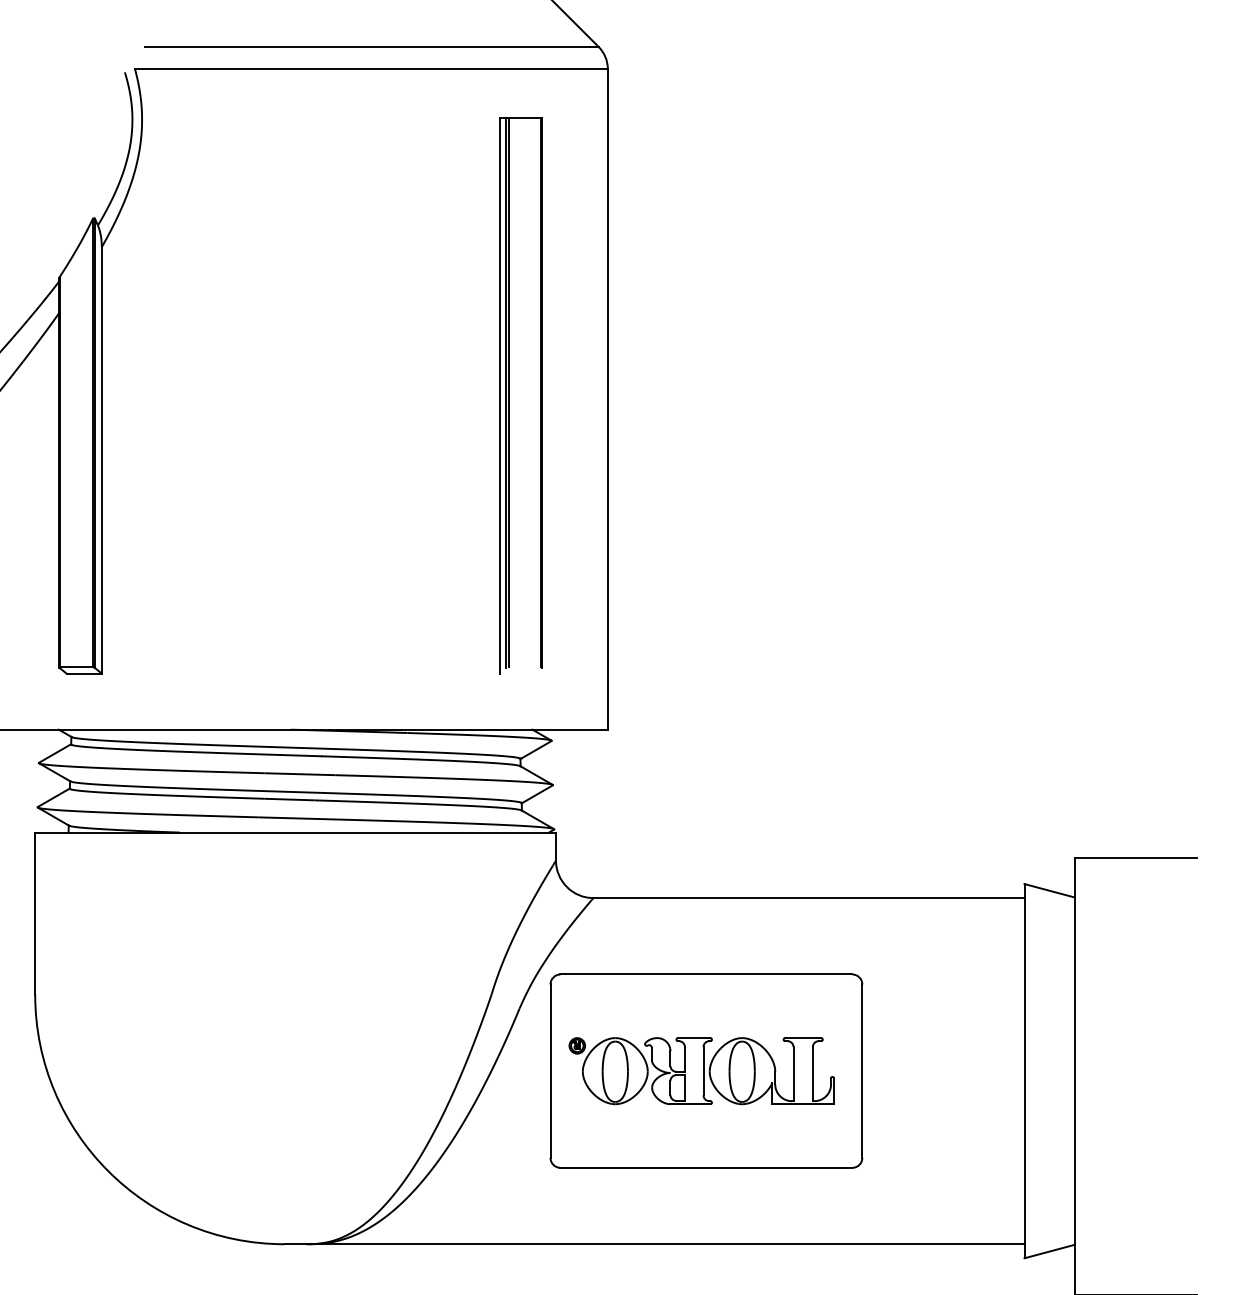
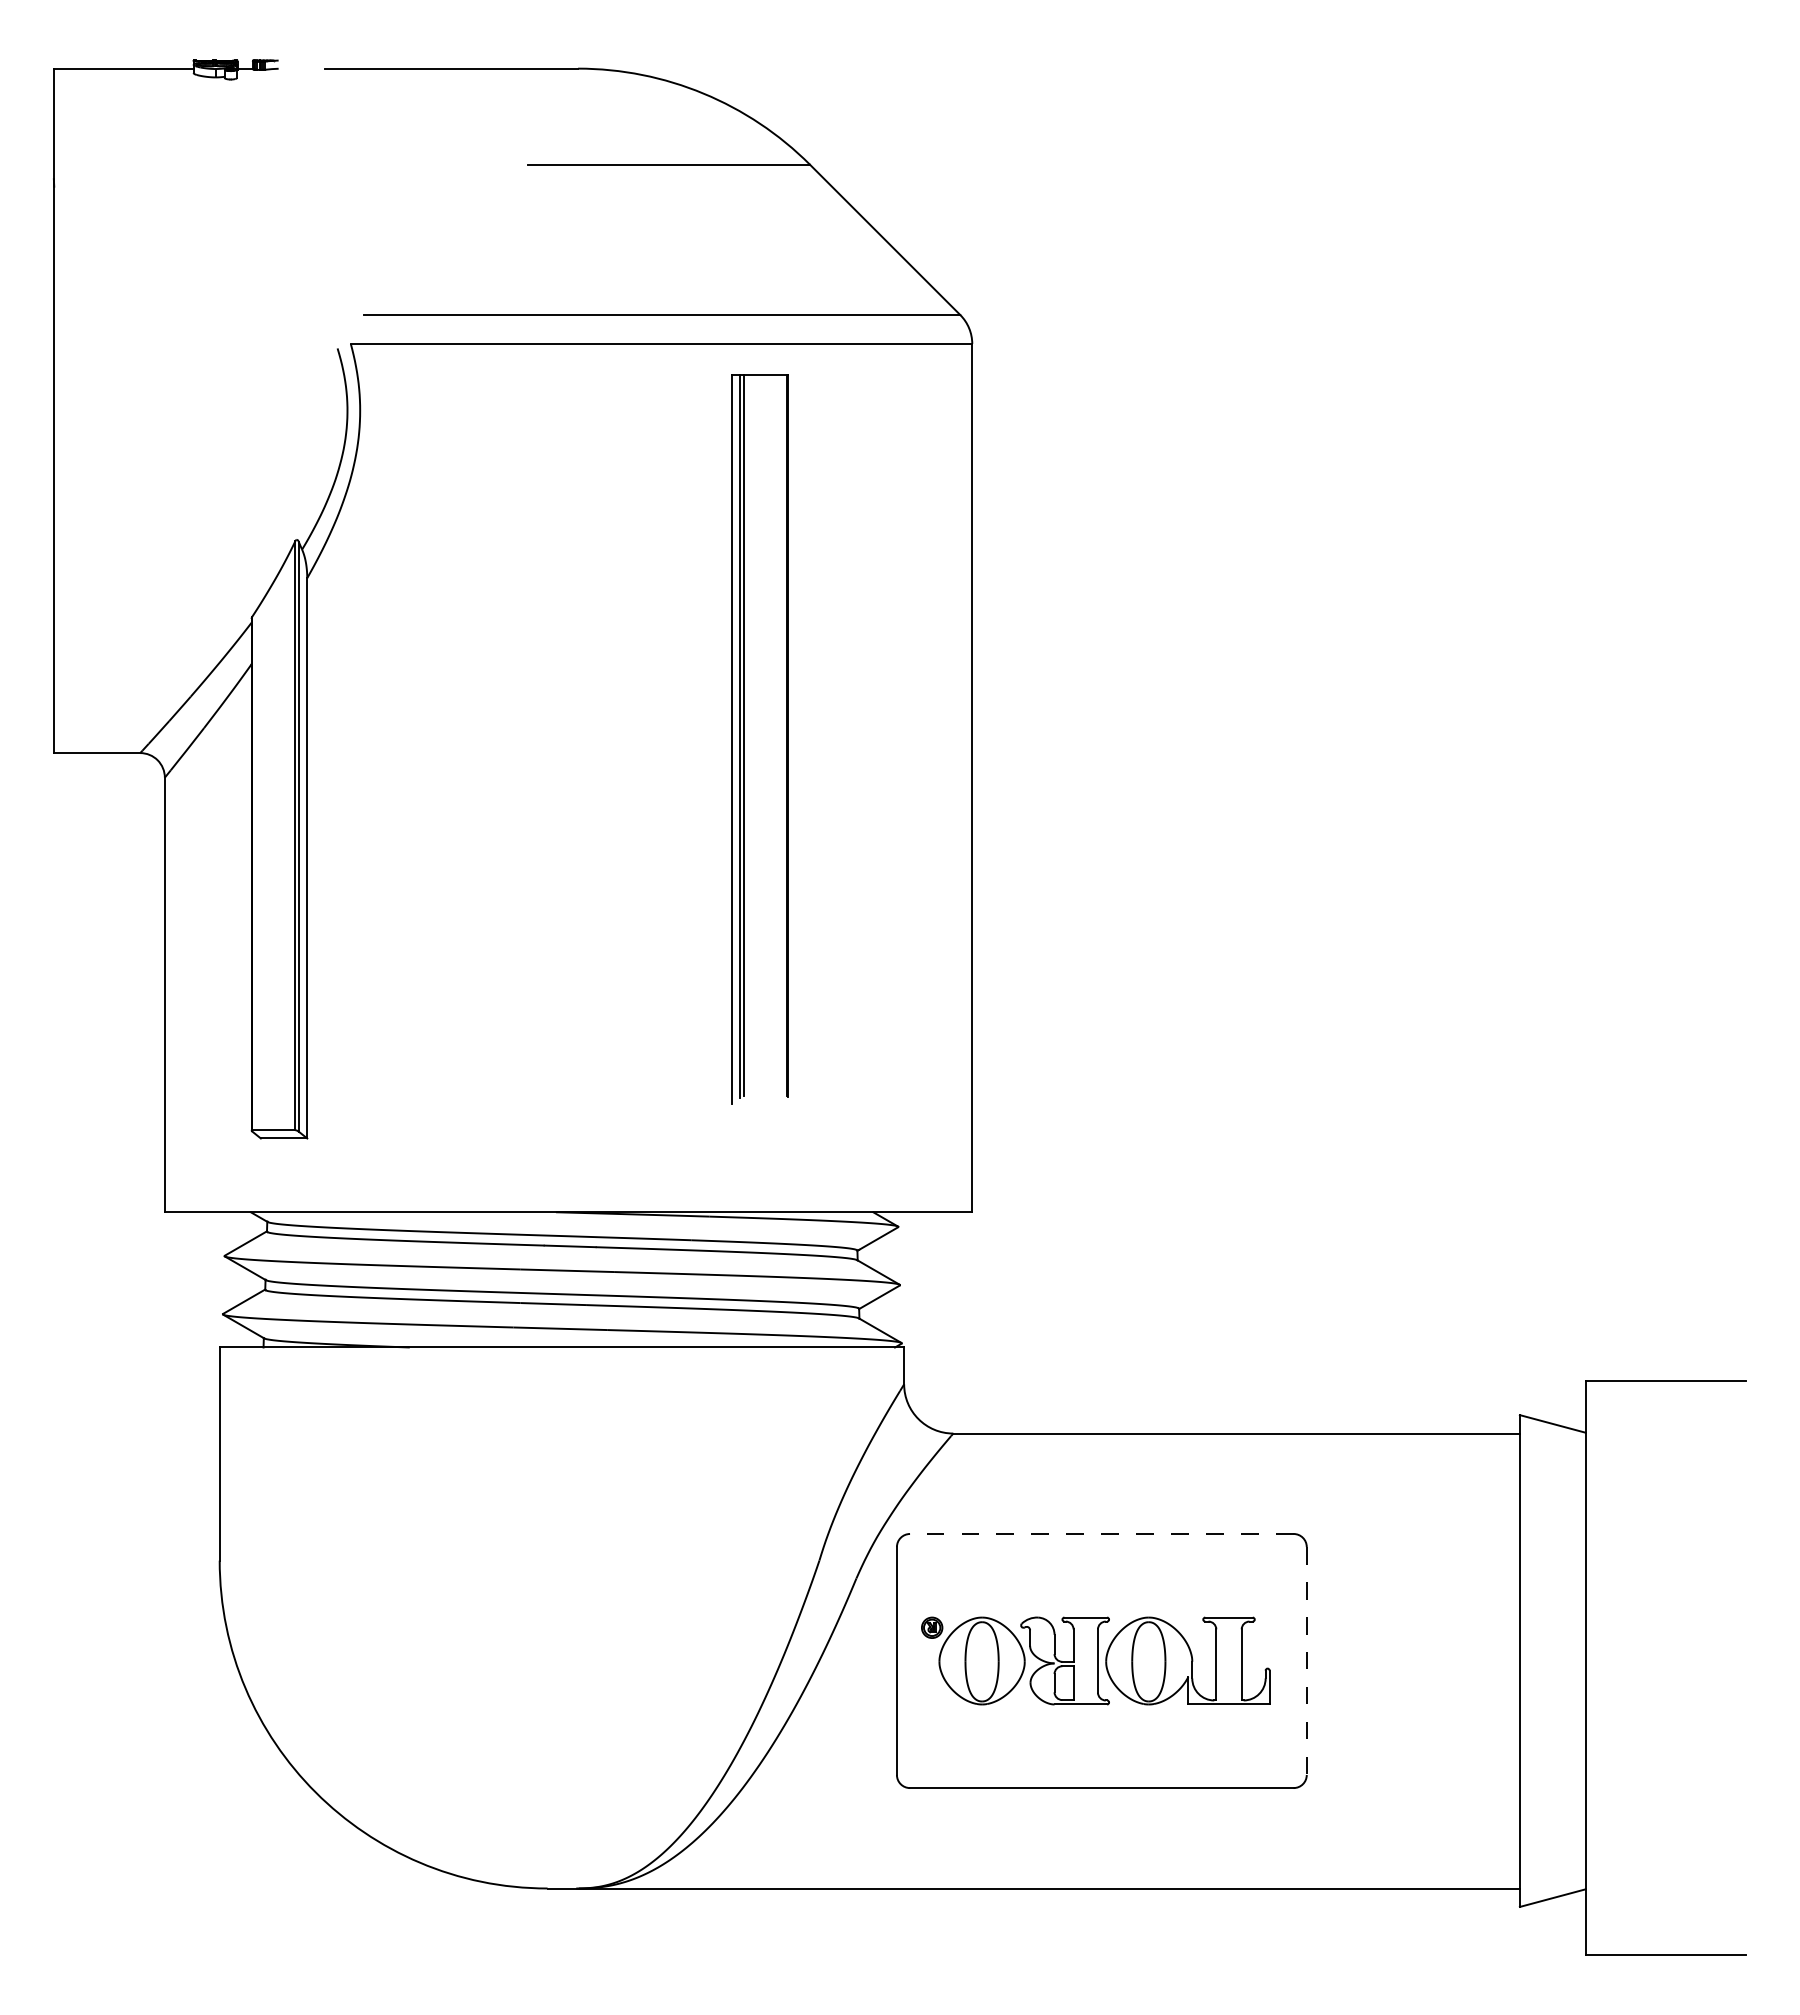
part: (509, 395) -> (744, 739), moved
line: (706, 974) -> (1101, 1533), solid -> dashed
line: (862, 1071) -> (1306, 1661), solid -> dashed

